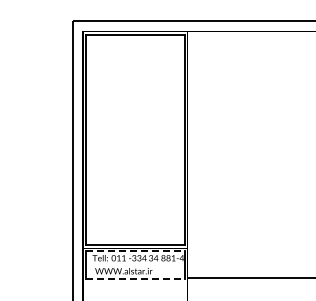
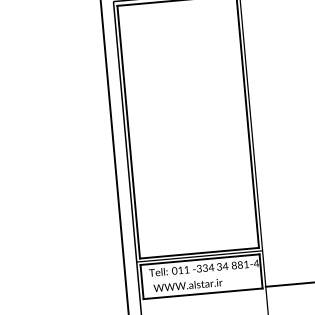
line: (135, 250) -> (199, 259), dashed -> solid
line: (135, 279) -> (203, 294), dashed -> solid

